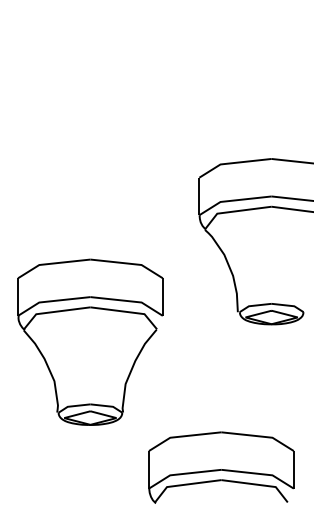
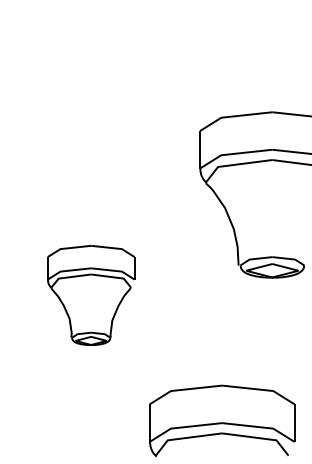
part: (90, 341) -> (91, 294), size x0.6

